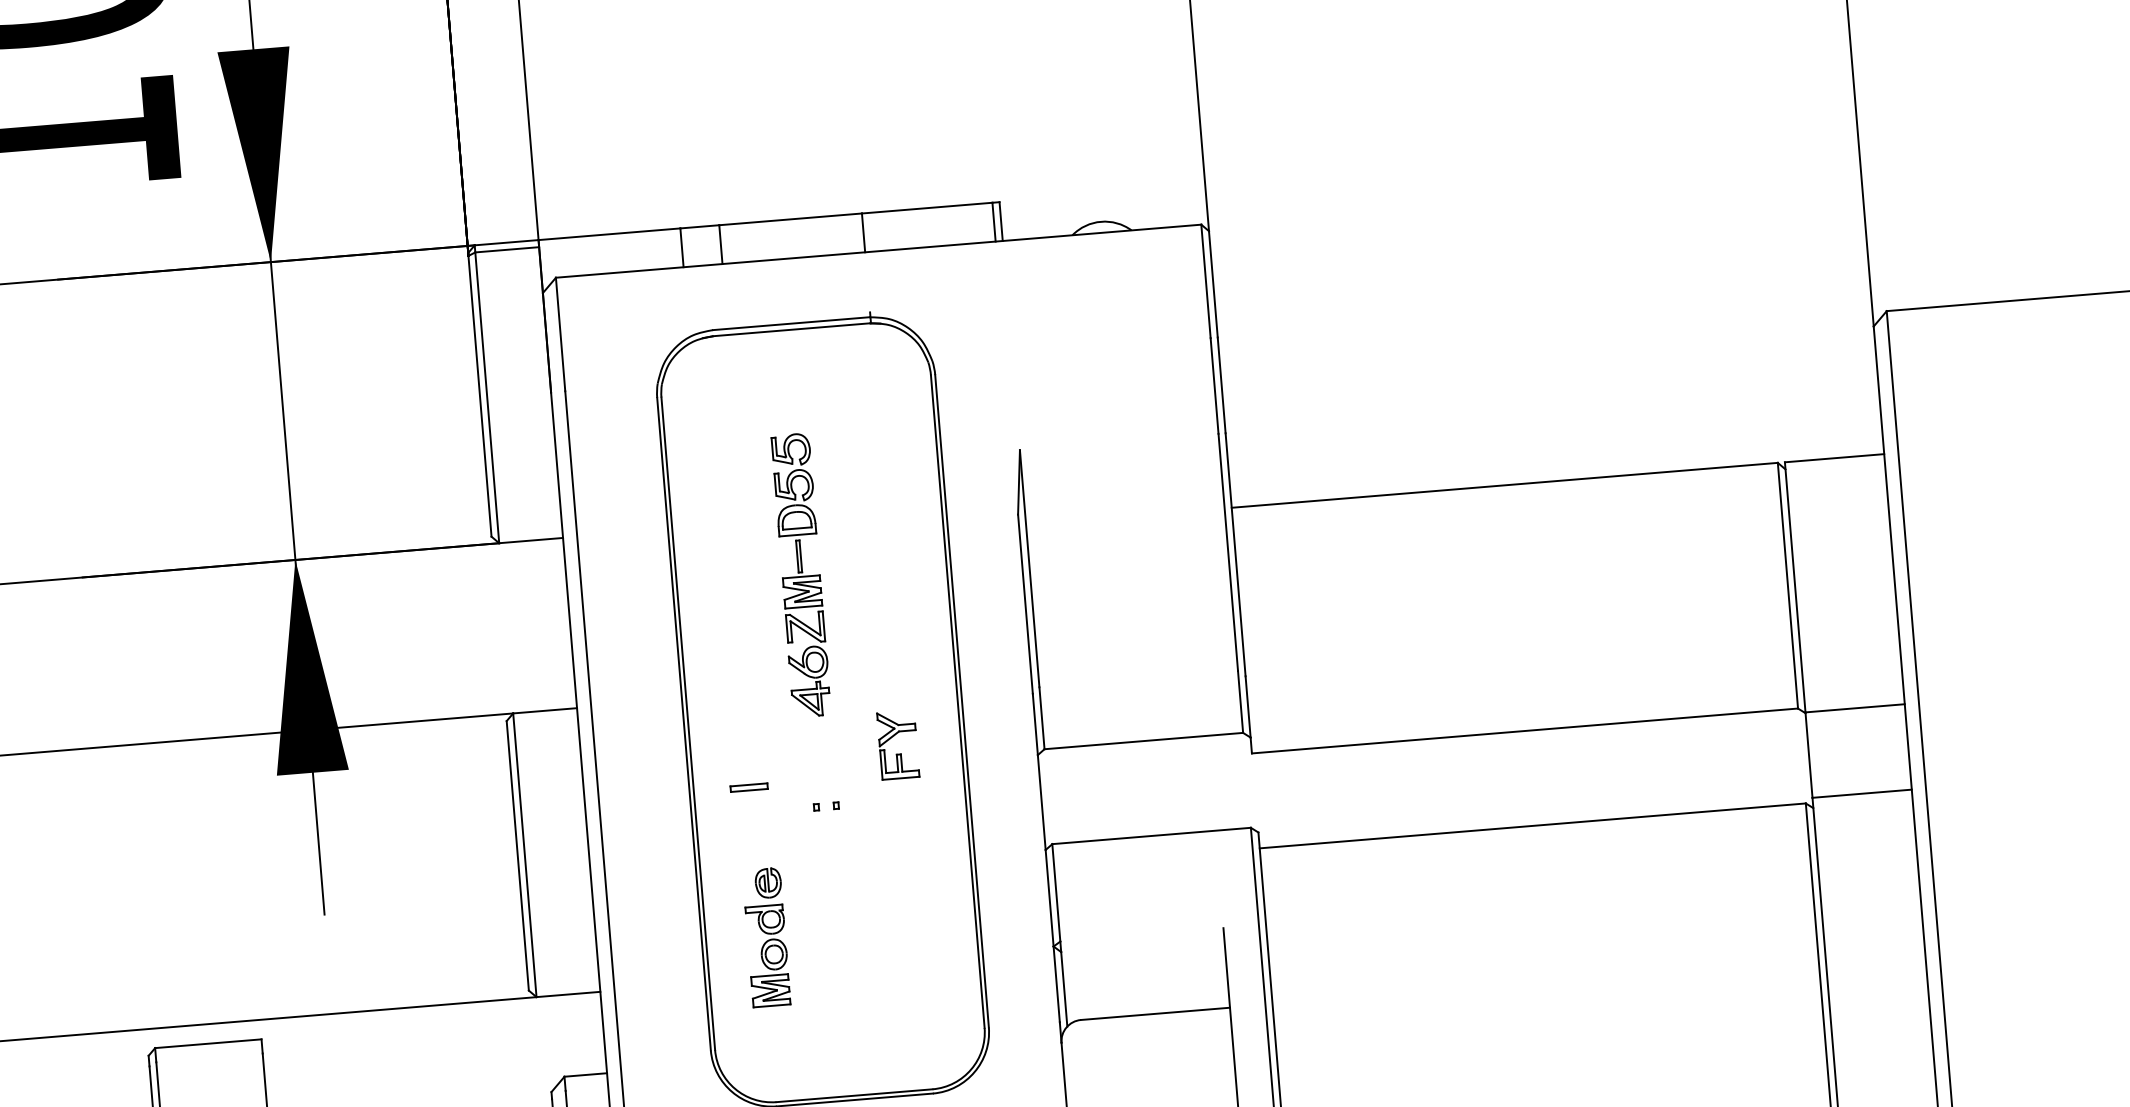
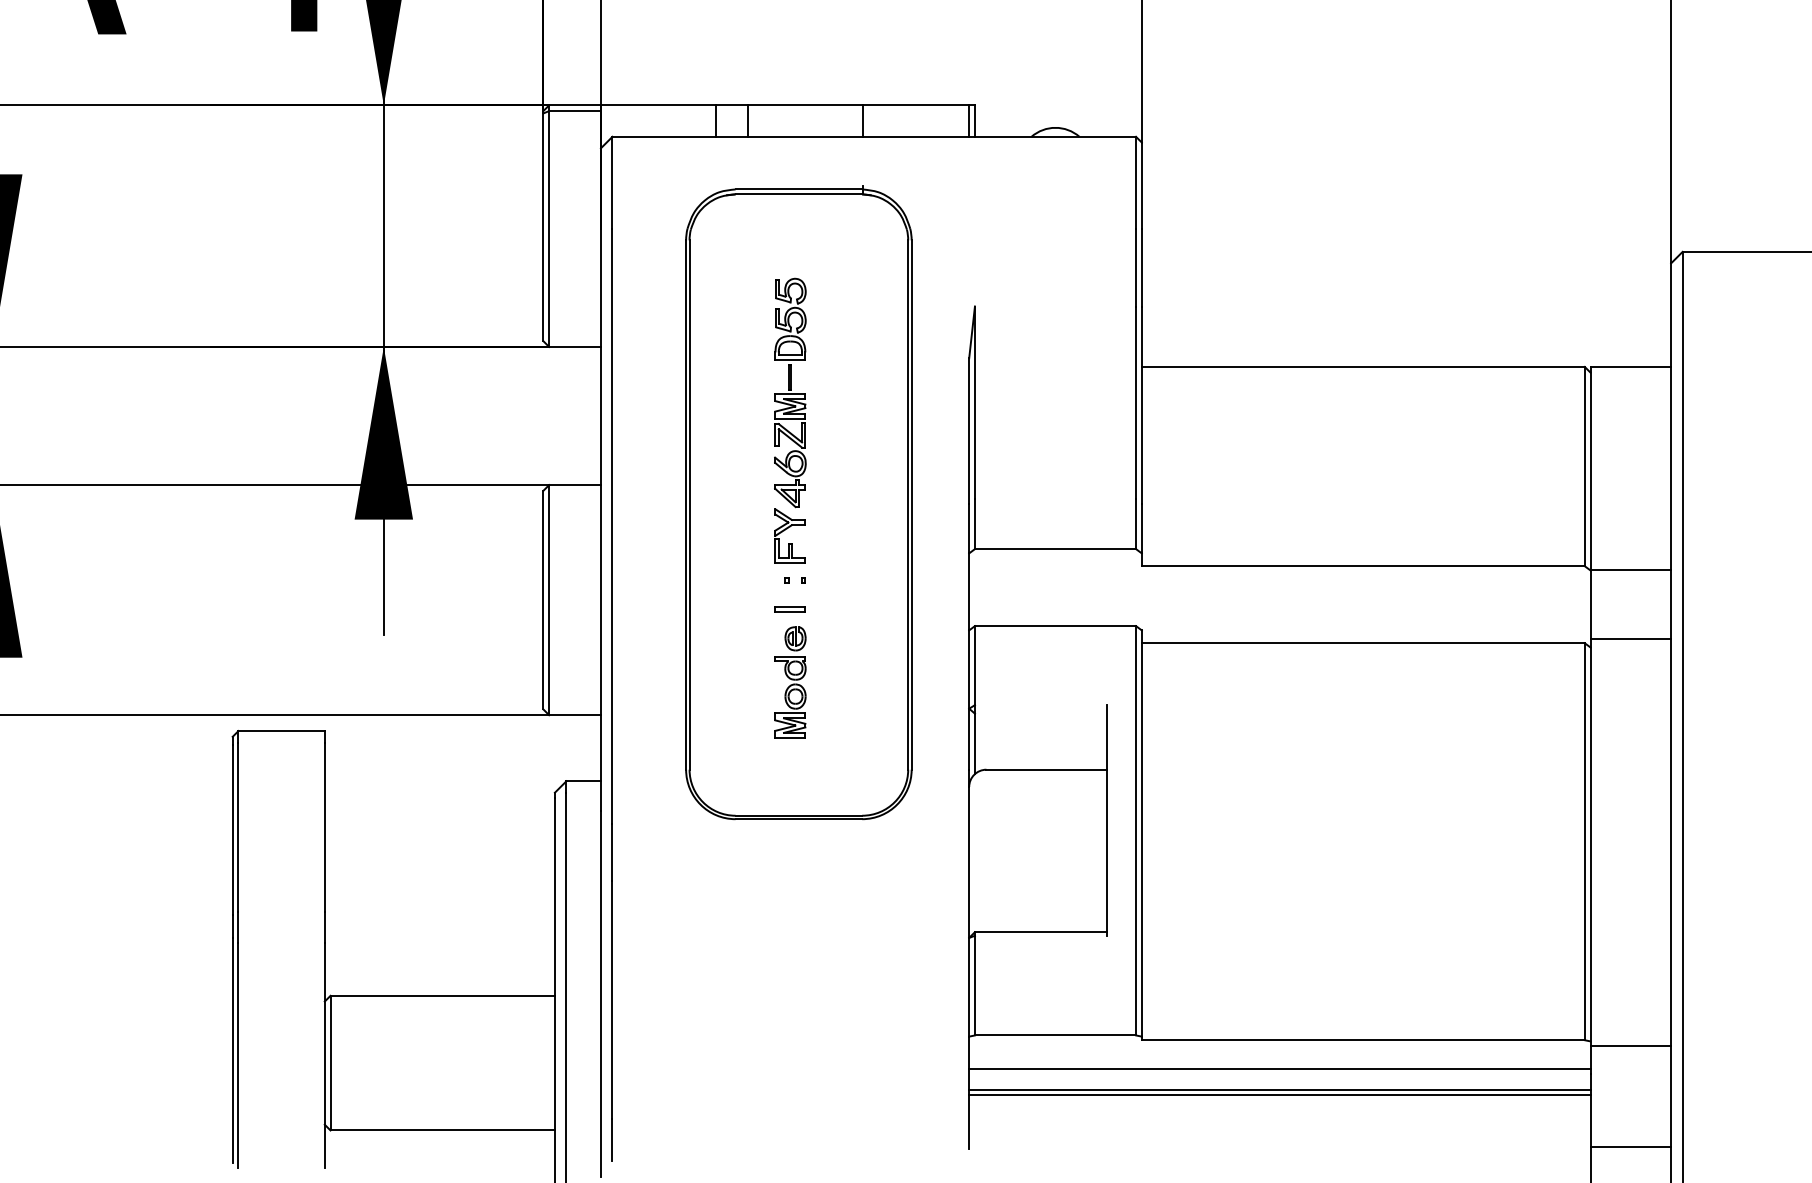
part: (894, 737) -> (787, 529), moved
part: (748, 787) -> (789, 609), moved
part: (766, 937) -> (790, 682), moved

